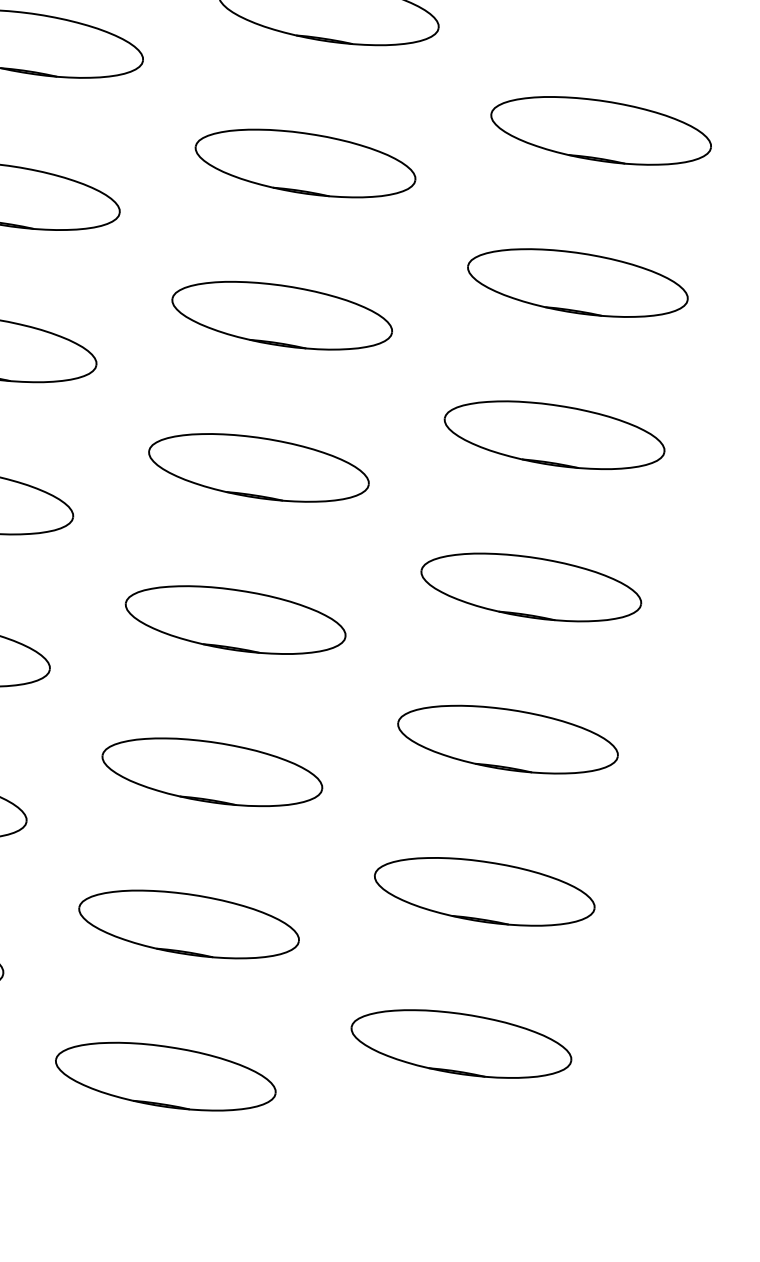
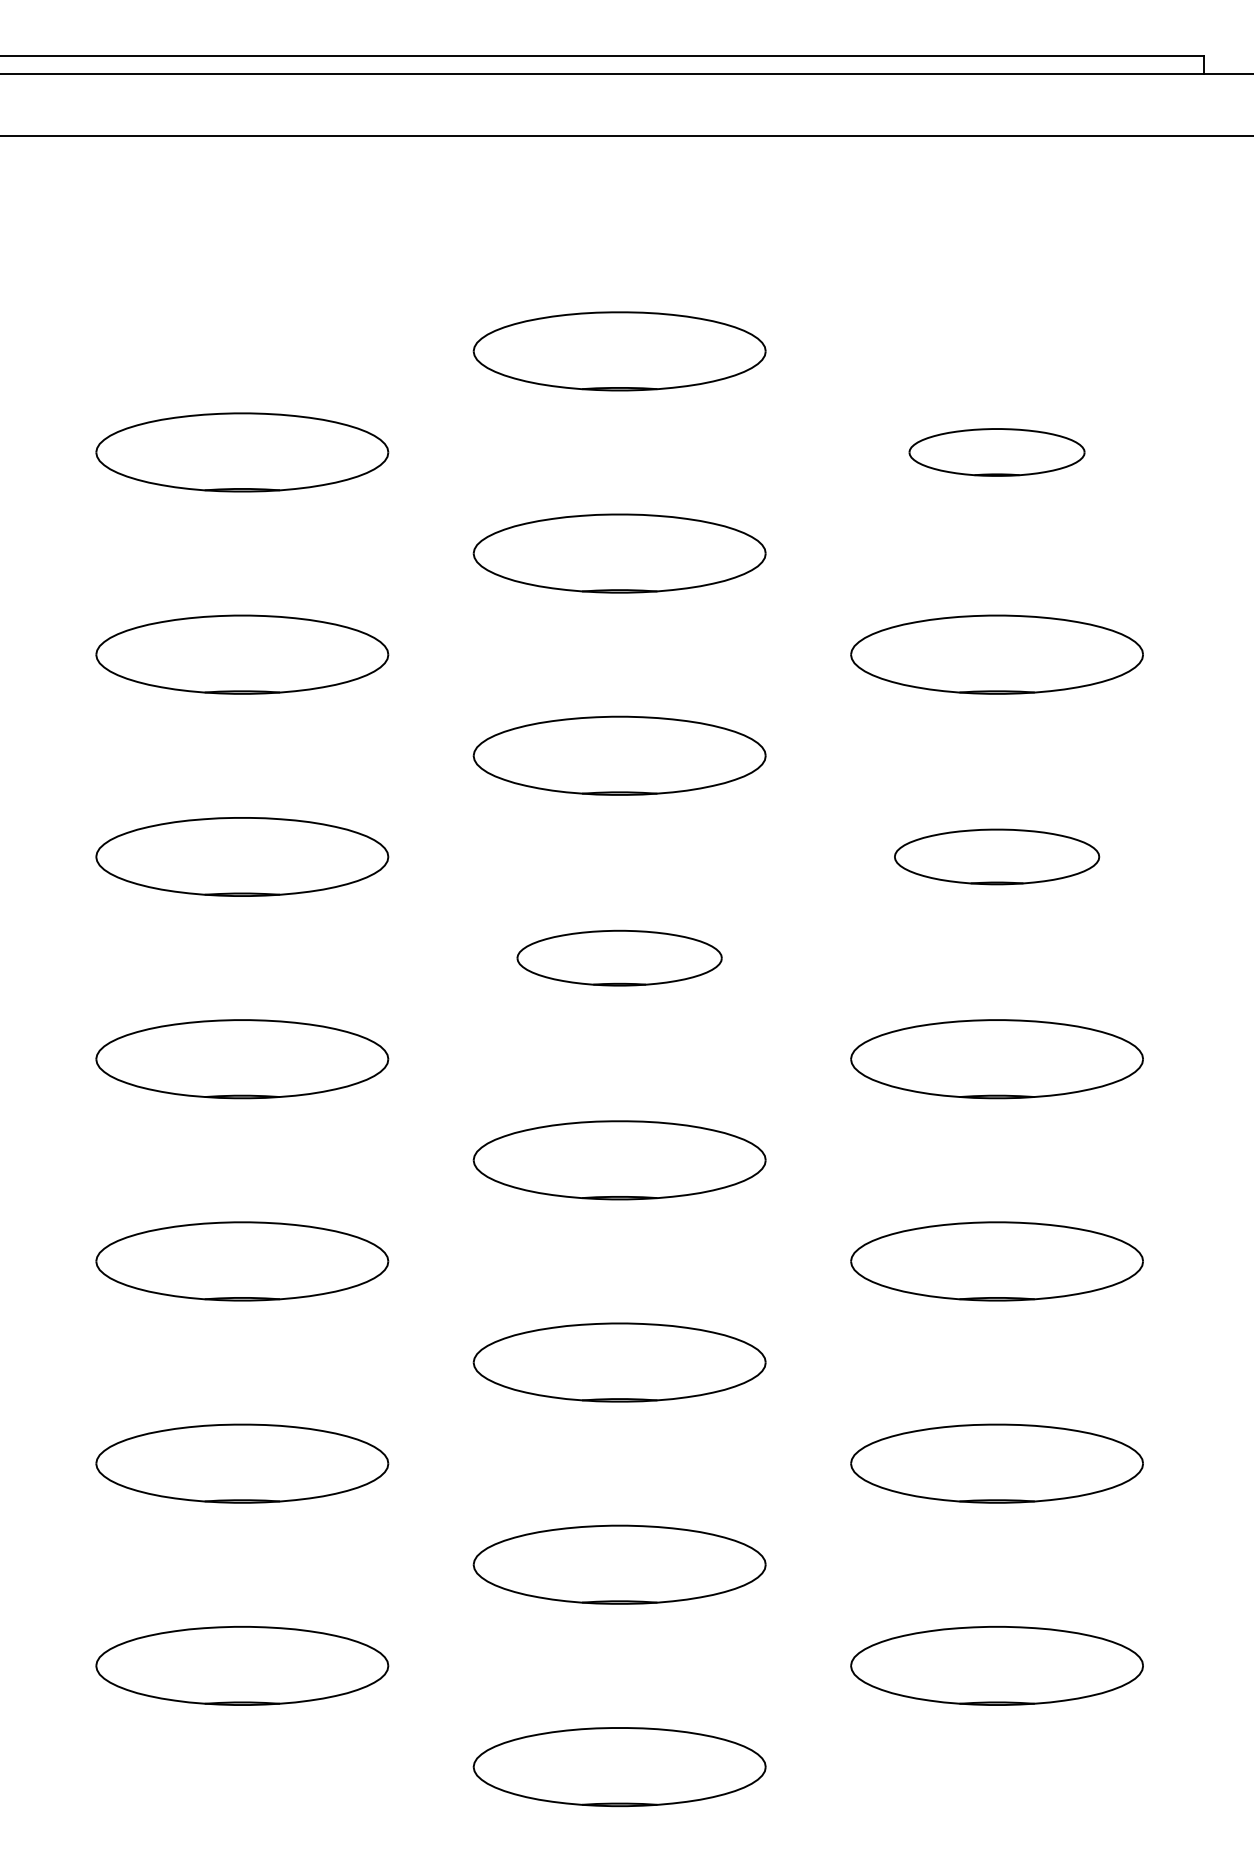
part: (600, 130) -> (996, 452), size x0.6
part: (554, 434) -> (996, 856), size x0.7
part: (258, 468) -> (619, 958), size x0.7

